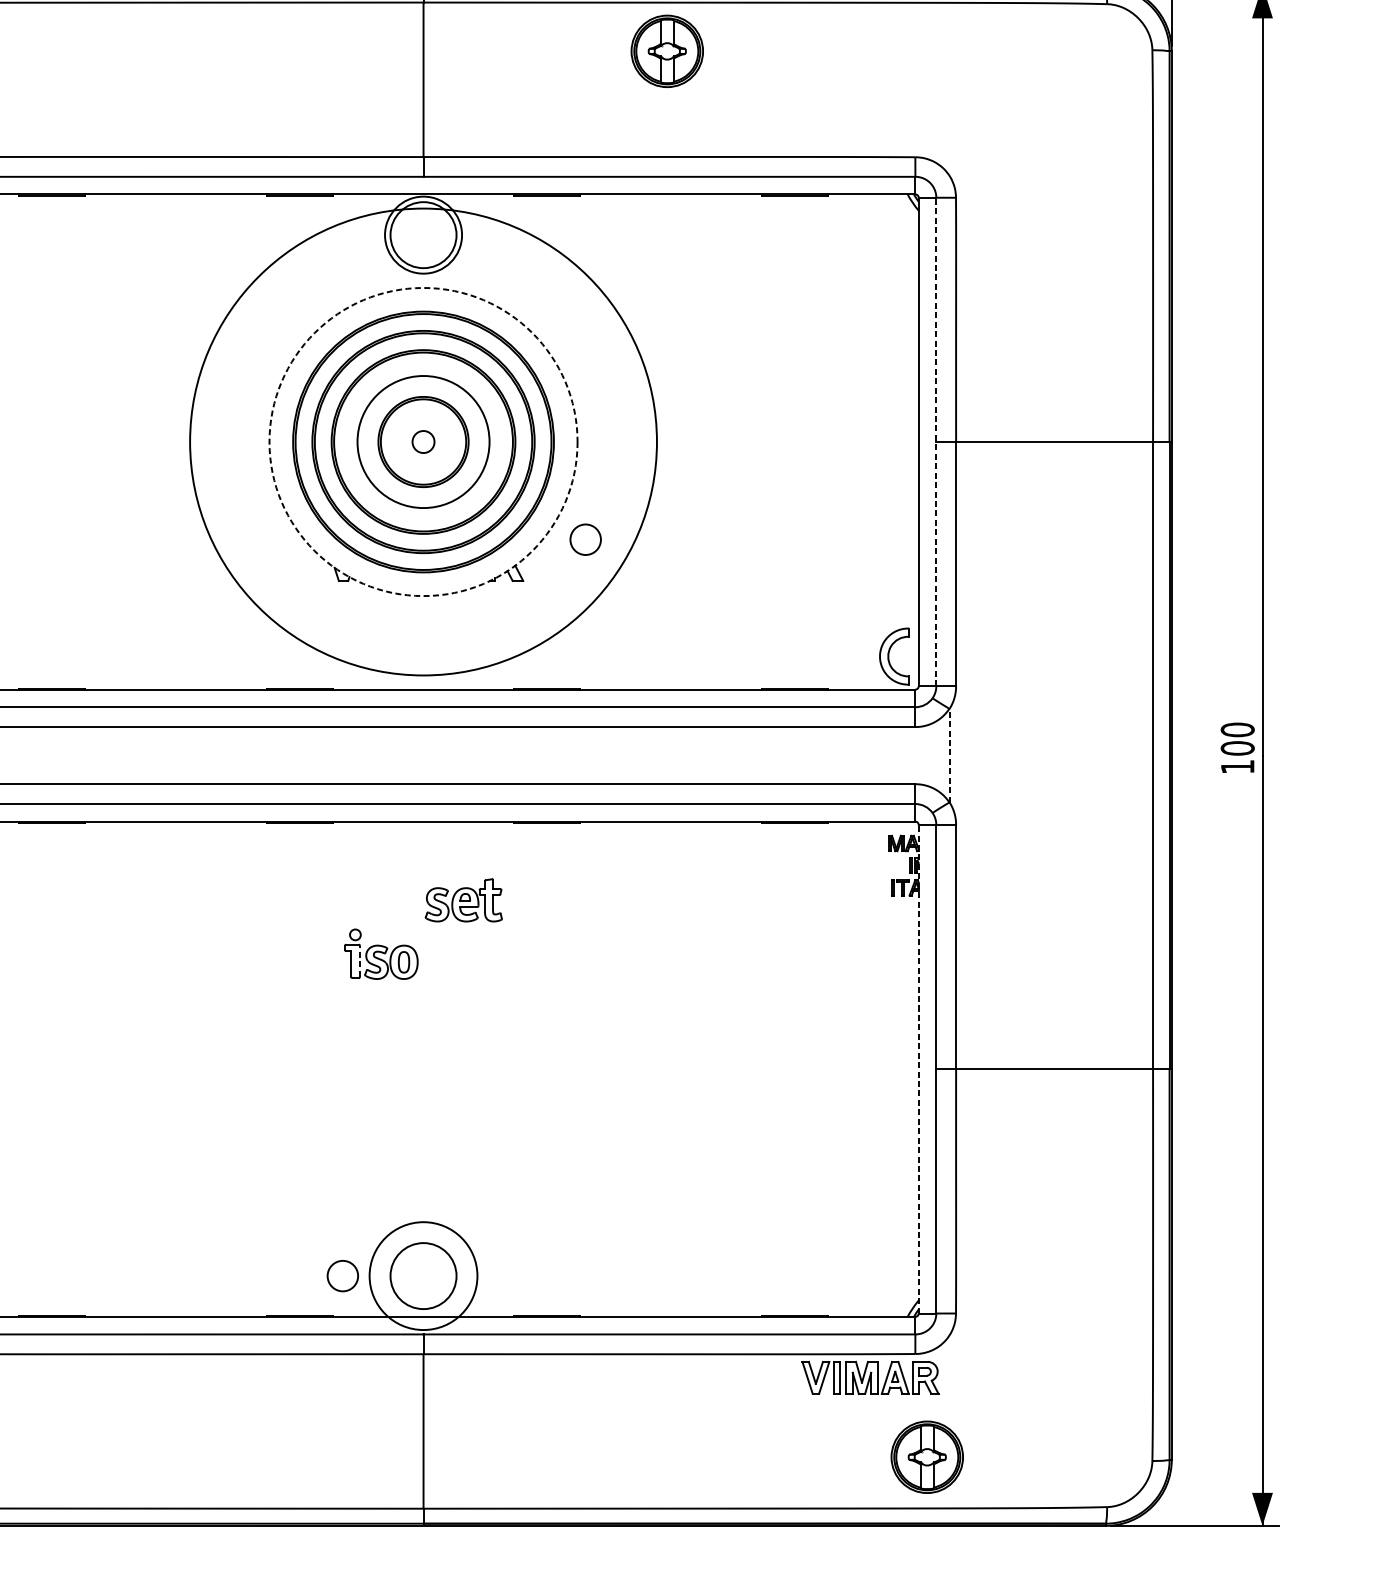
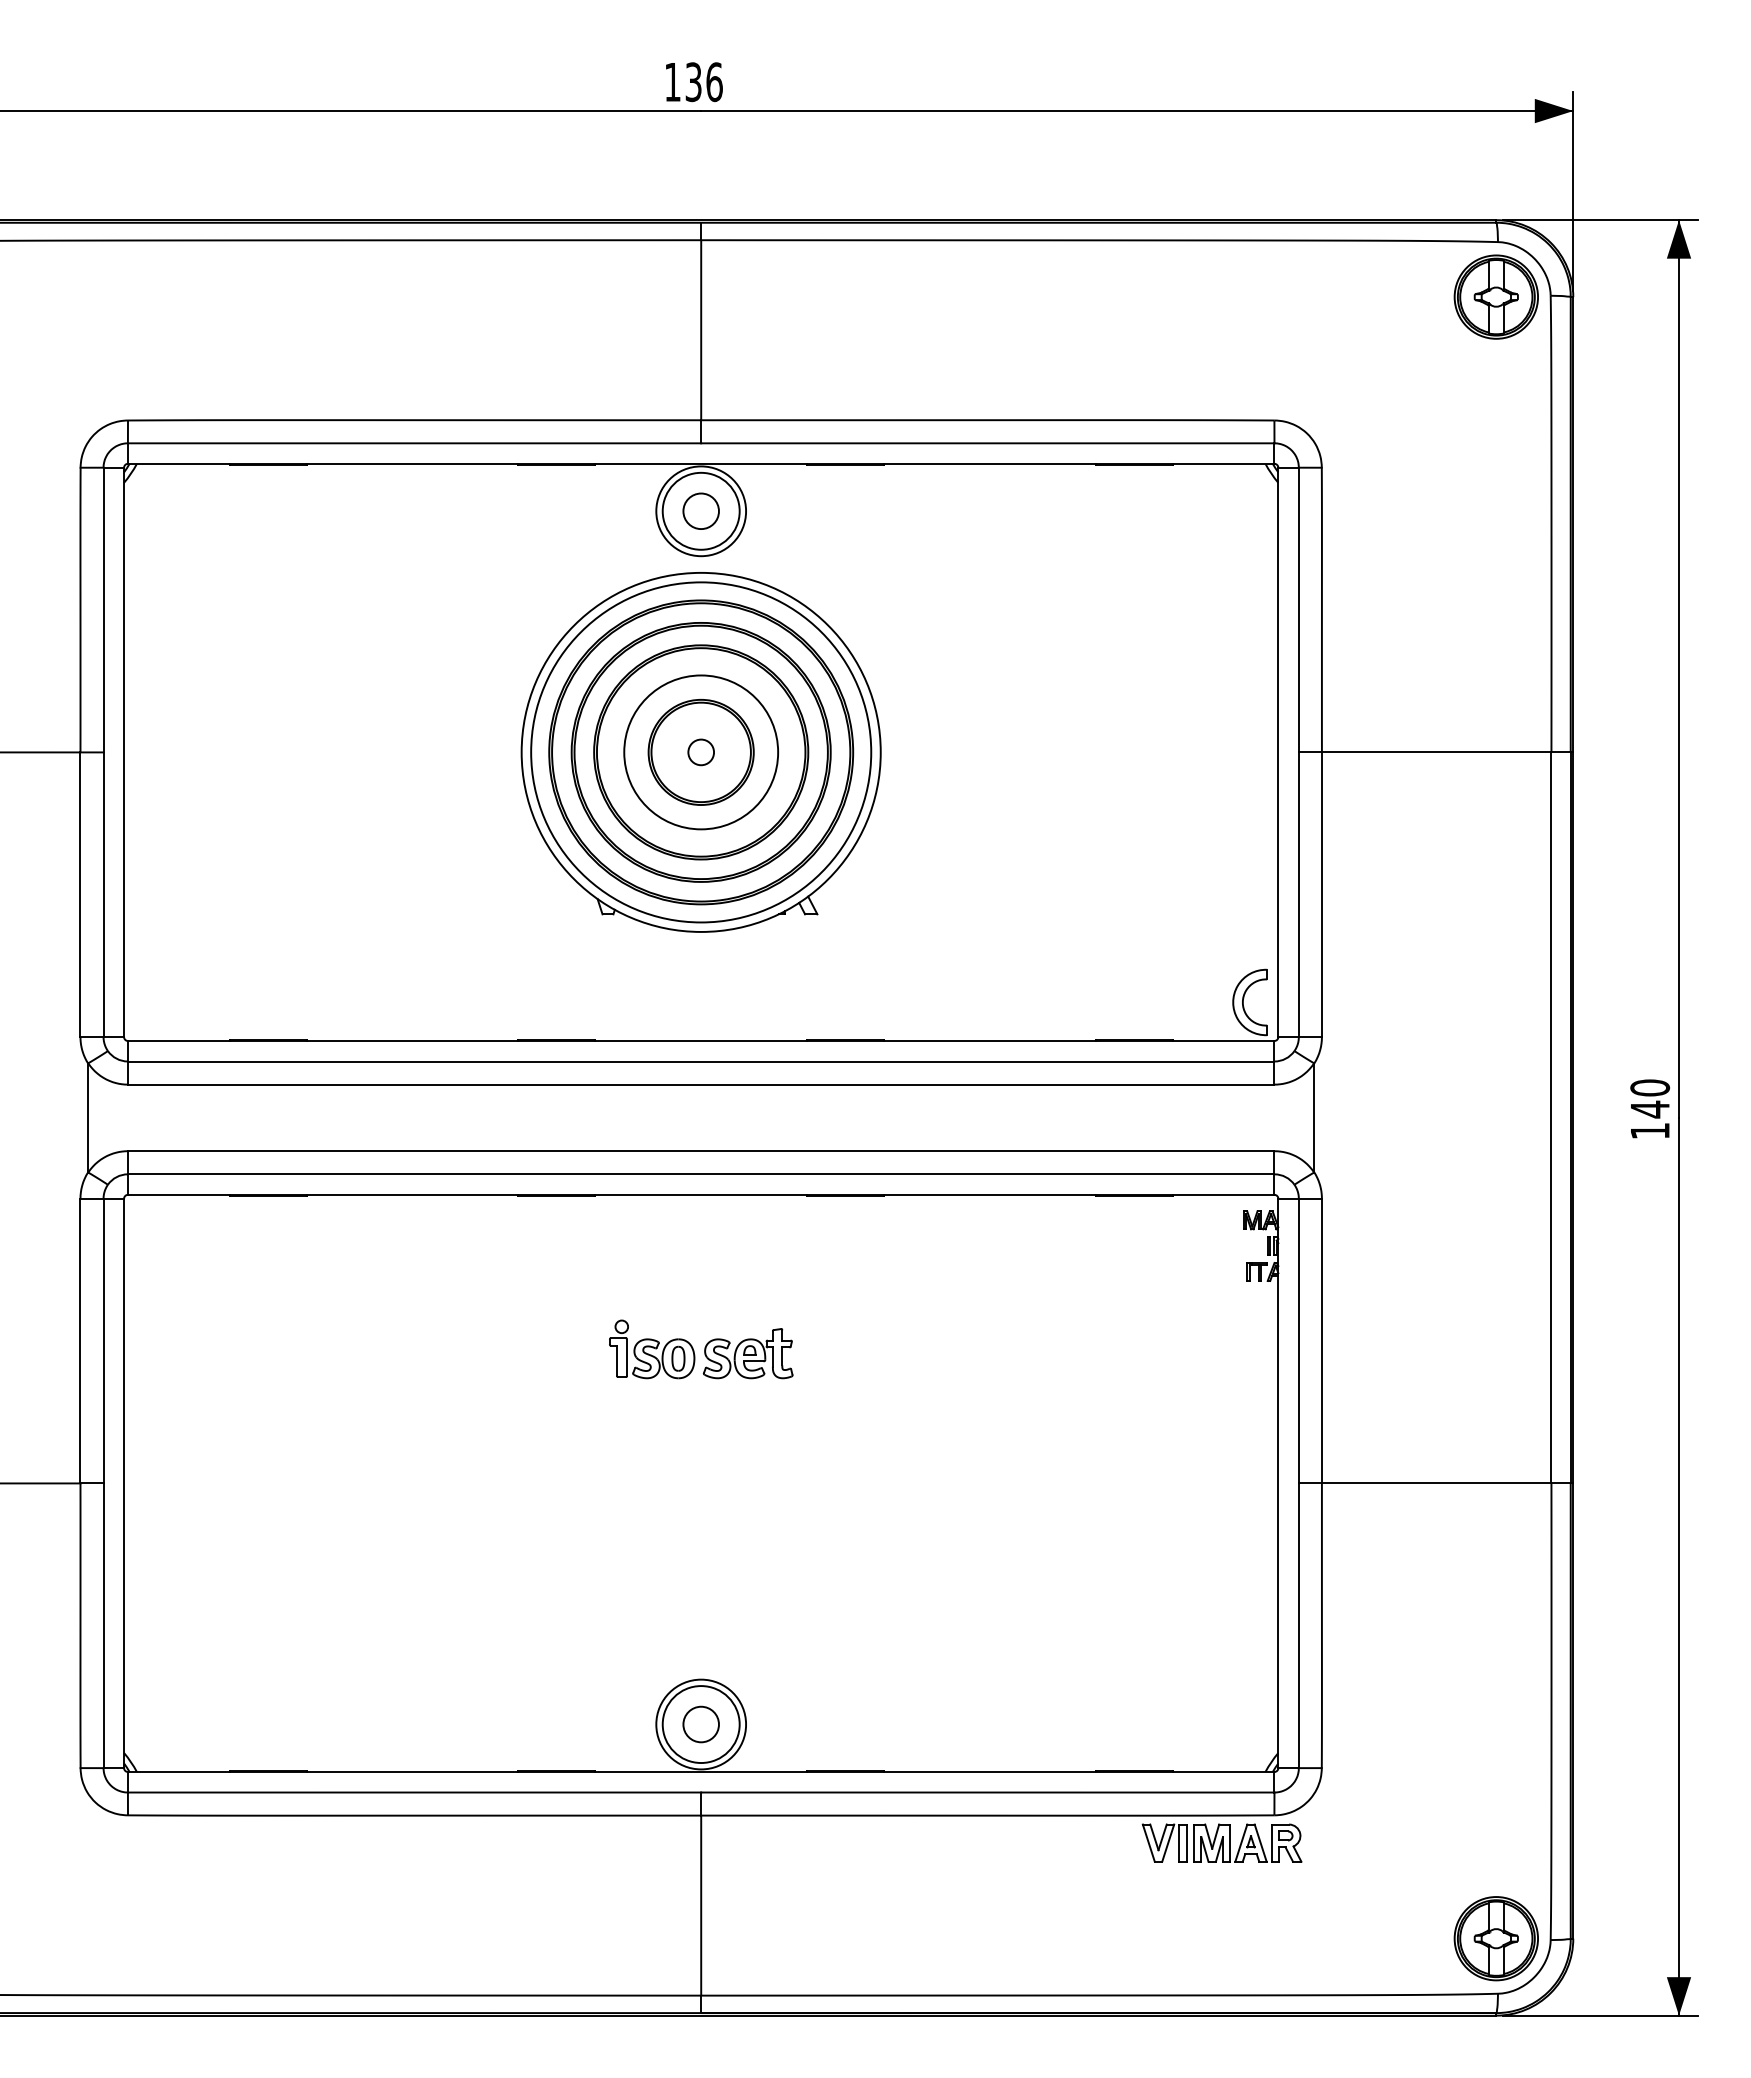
part: (666, 50) -> (1495, 296), moved
circle: (422, 441) -> (700, 751), dashed -> solid
circle: (423, 442) -> (701, 752), size x0.62
line: (936, 442) -> (1298, 752), dashed -> solid
circle: (585, 539) -> (700, 510), moved
text: (1238, 748) -> (1650, 1109), 100 -> 140
line: (949, 755) -> (1314, 1117), dashed -> solid
part: (463, 900) -> (747, 1353), moved
line: (360, 961) -> (627, 1357), dashed -> solid
line: (918, 1069) -> (1278, 1483), dashed -> solid
circle: (342, 1276) -> (700, 1724), moved
circle: (423, 1276) -> (701, 1724), size x0.71
part: (926, 1457) -> (1495, 1938), moved

